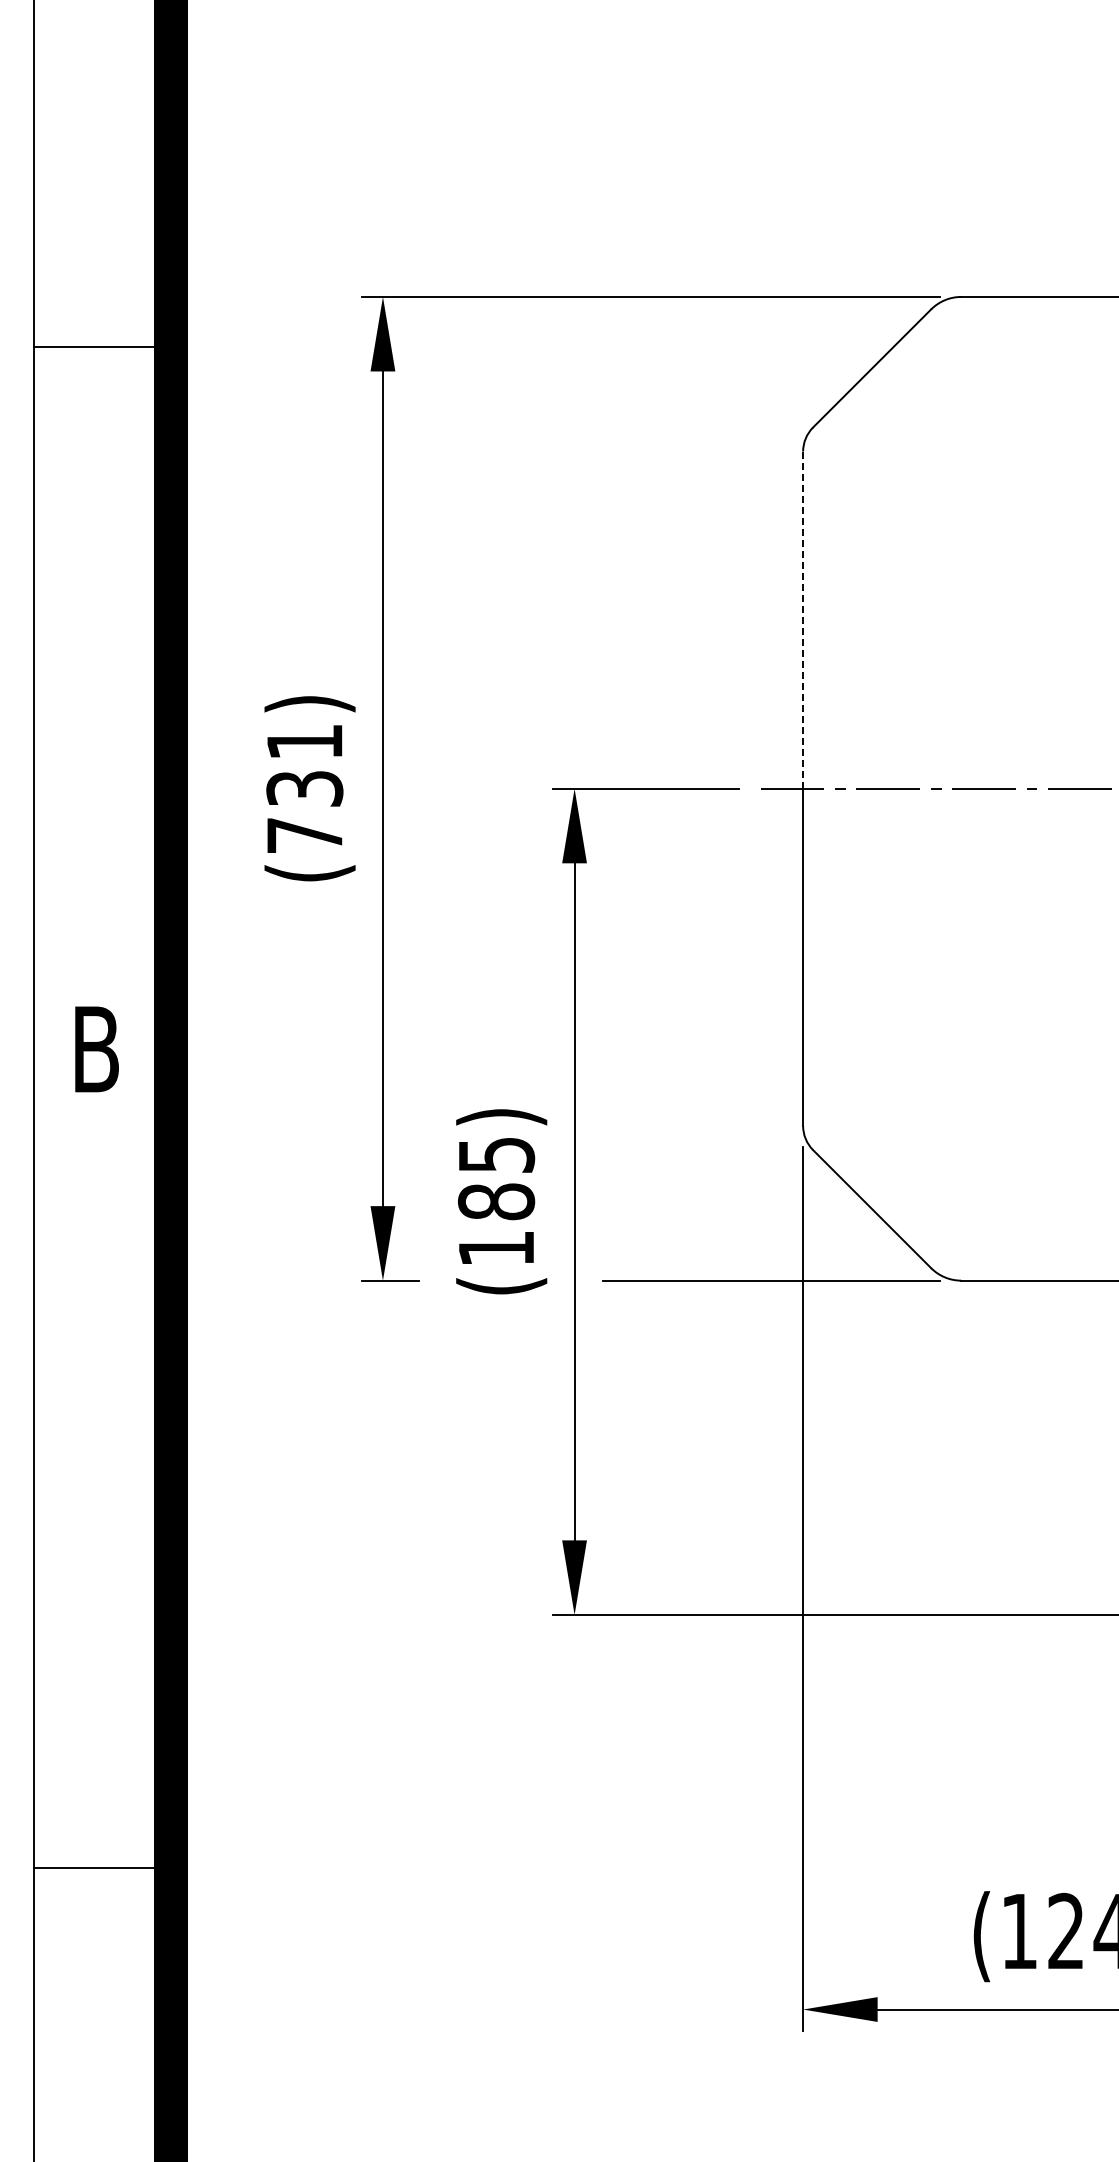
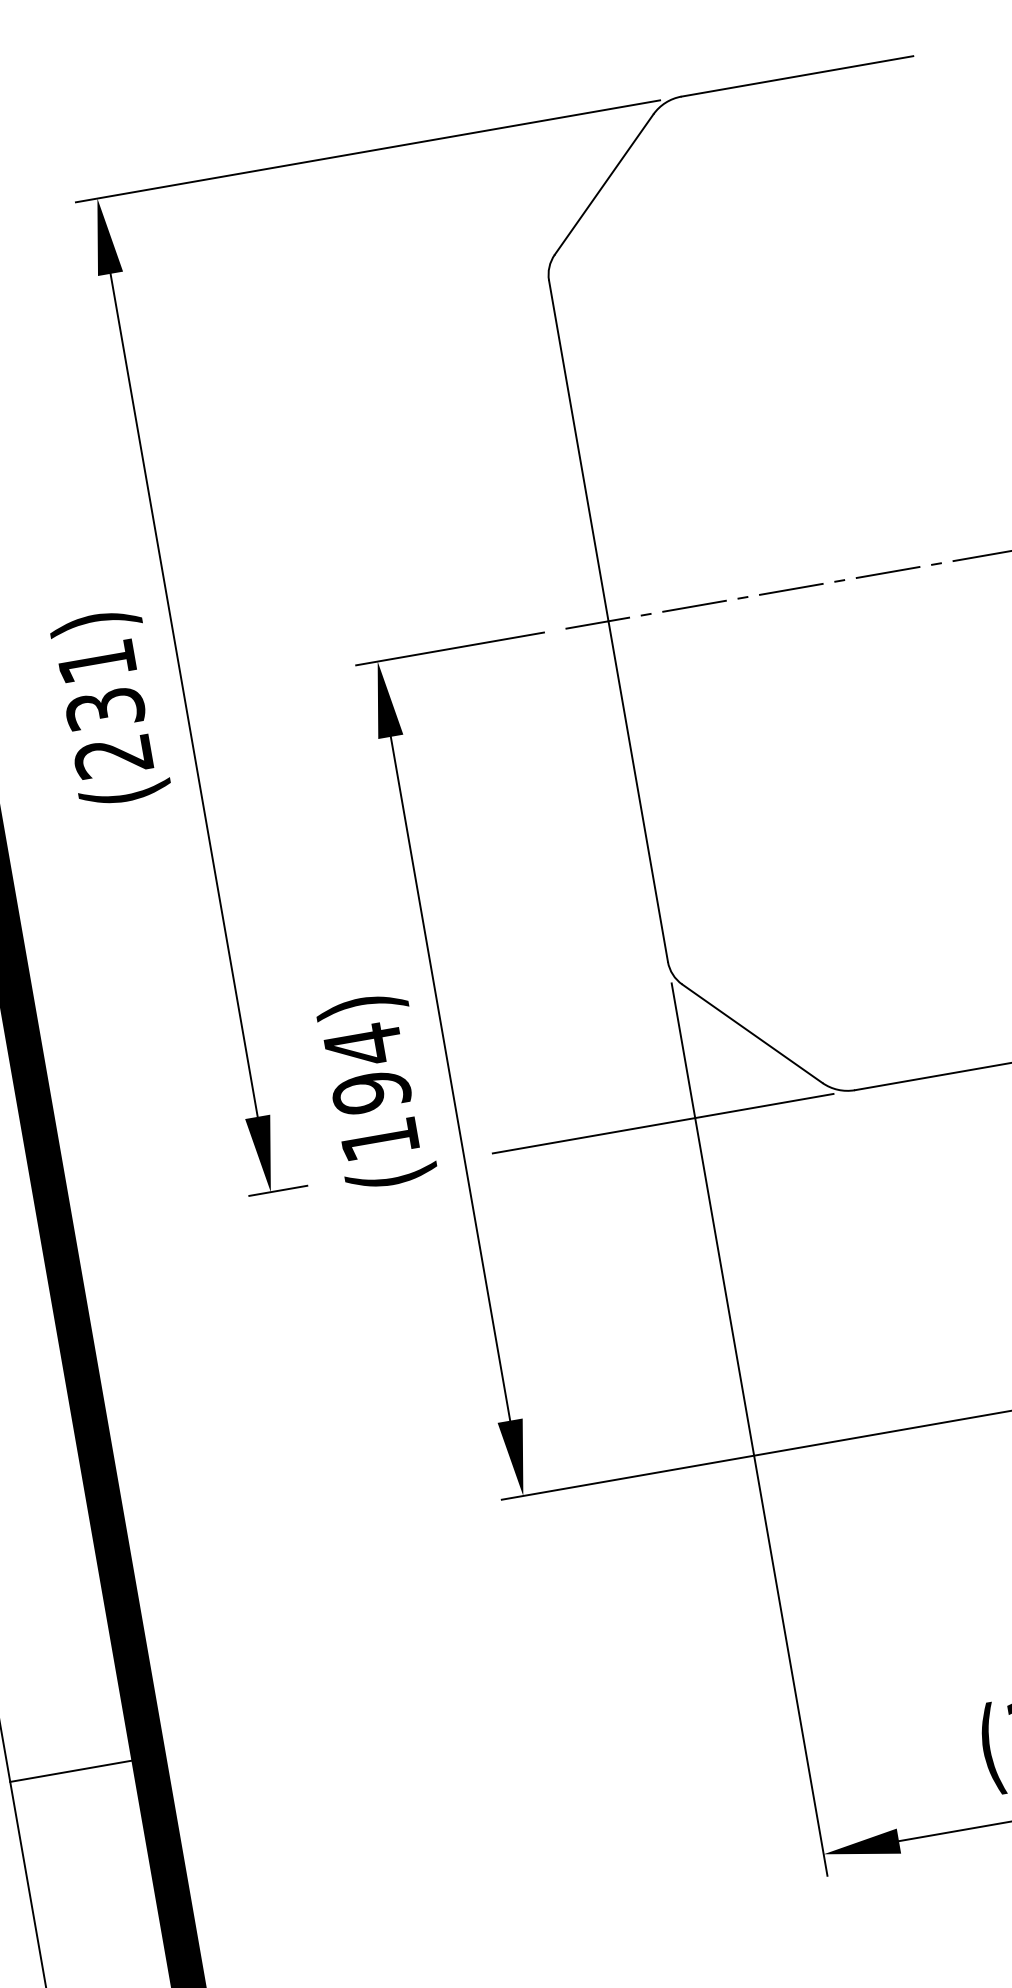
line: (803, 620) -> (579, 451), dashed -> solid
text: (304, 835) -> (113, 756), (731) -> (231)
text: (496, 1177) -> (367, 1067), (185) -> (194)
line: (101, 1867) -> (78, 1769), moved

